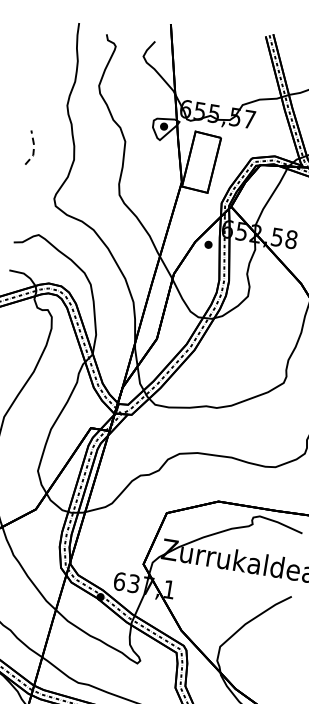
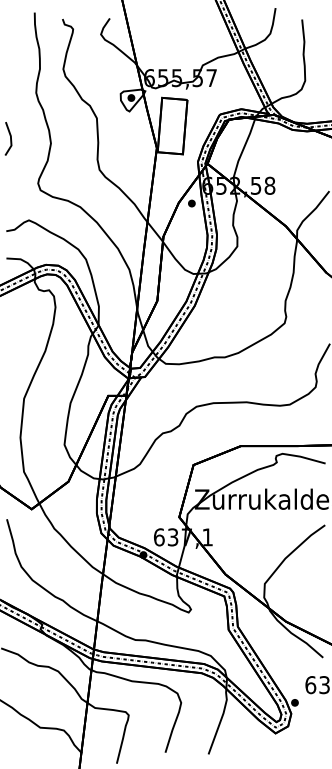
line: (34, 149) -> (11, 139), dashed -> solid

